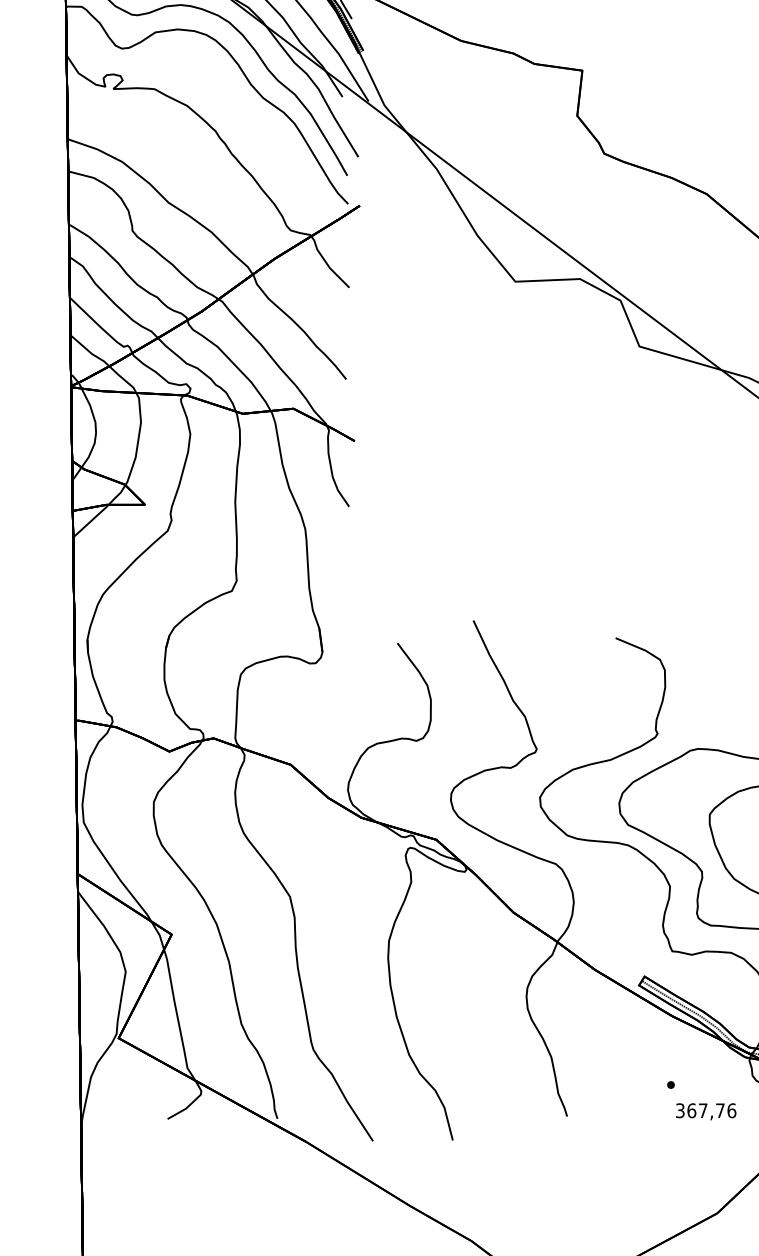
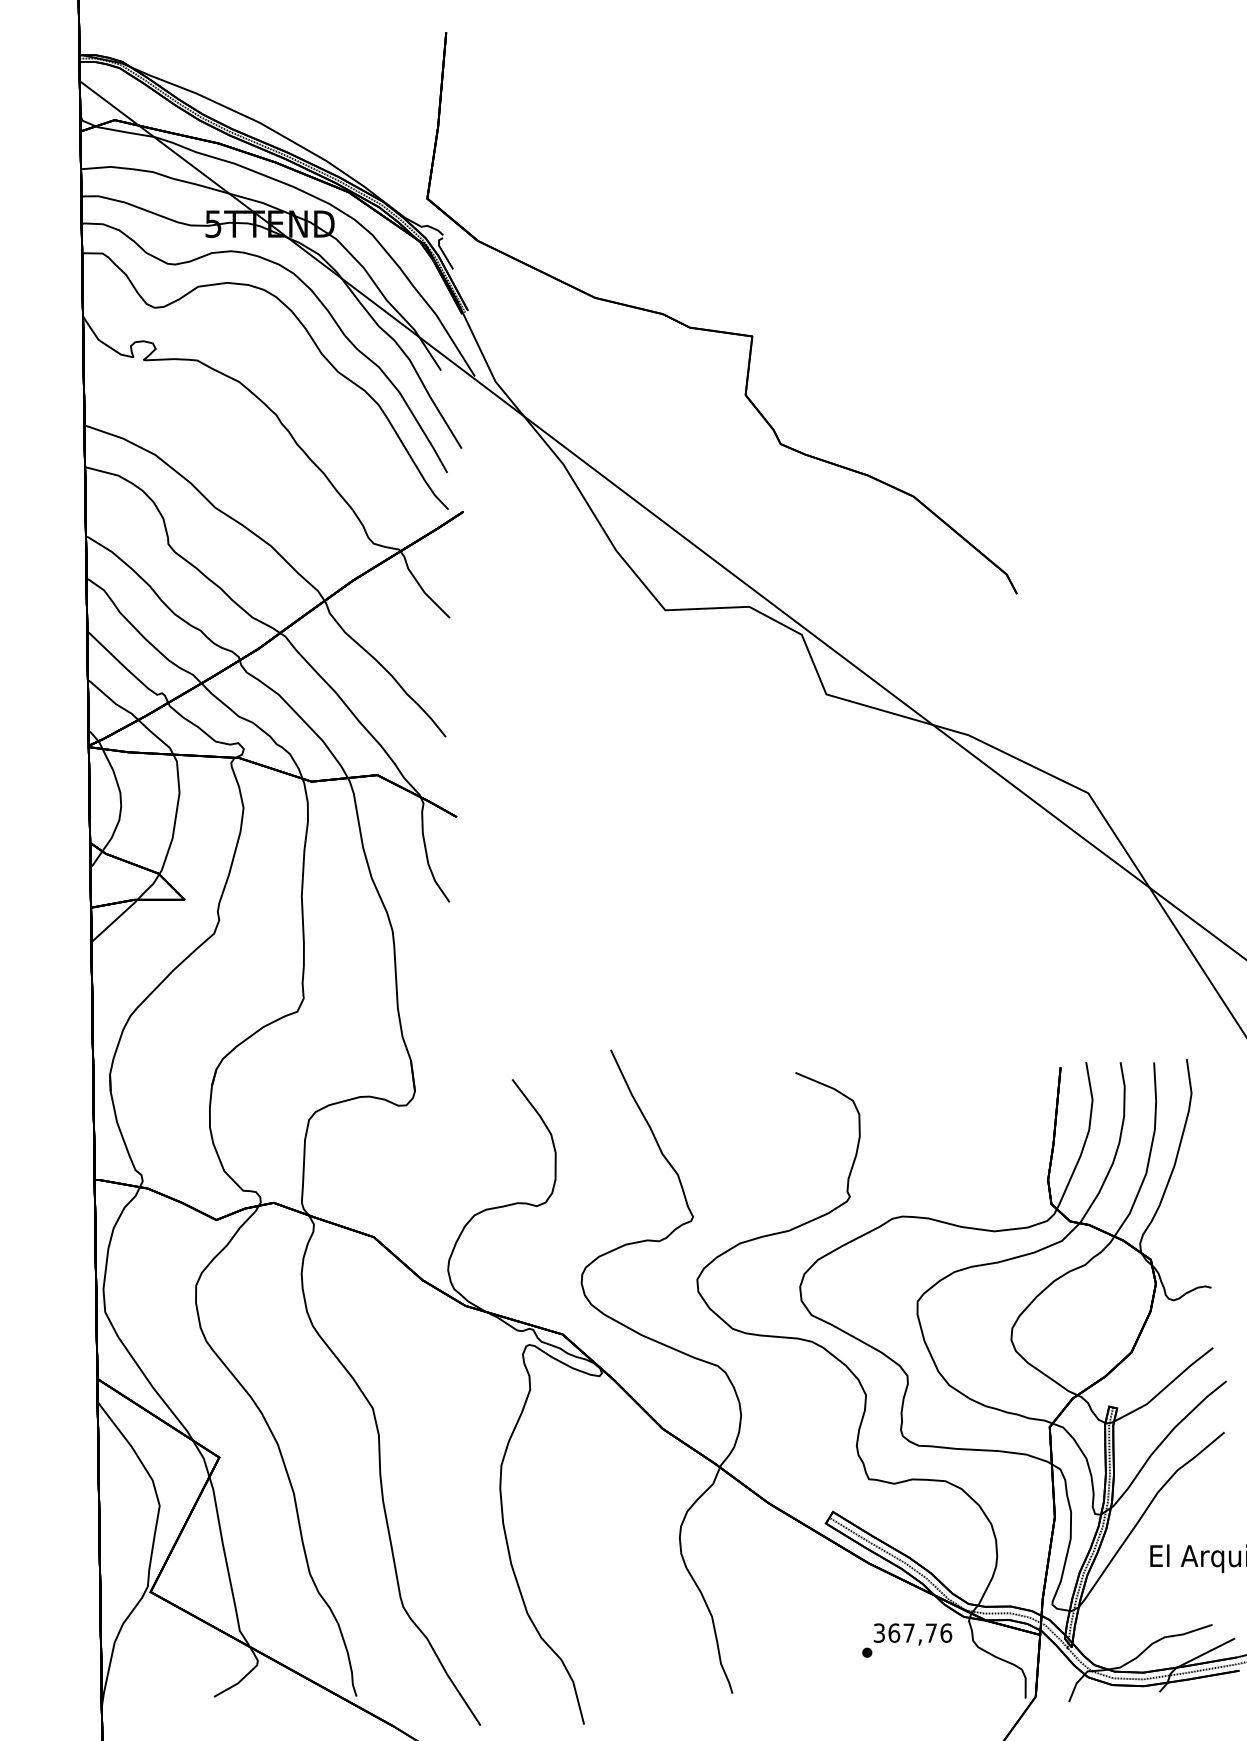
text: (705, 1111) -> (912, 1634), moved

